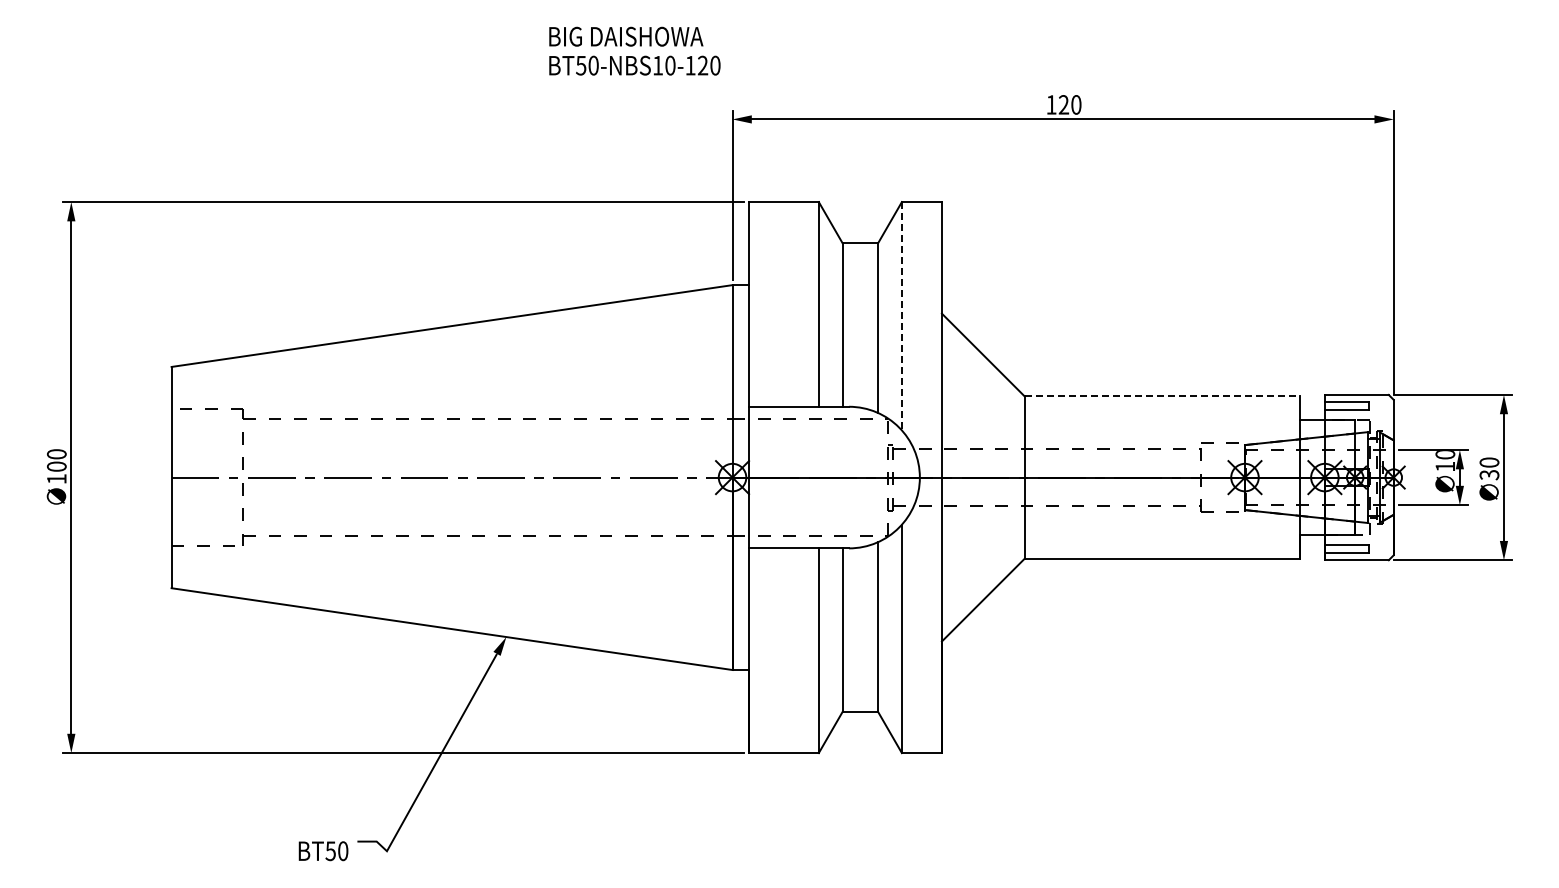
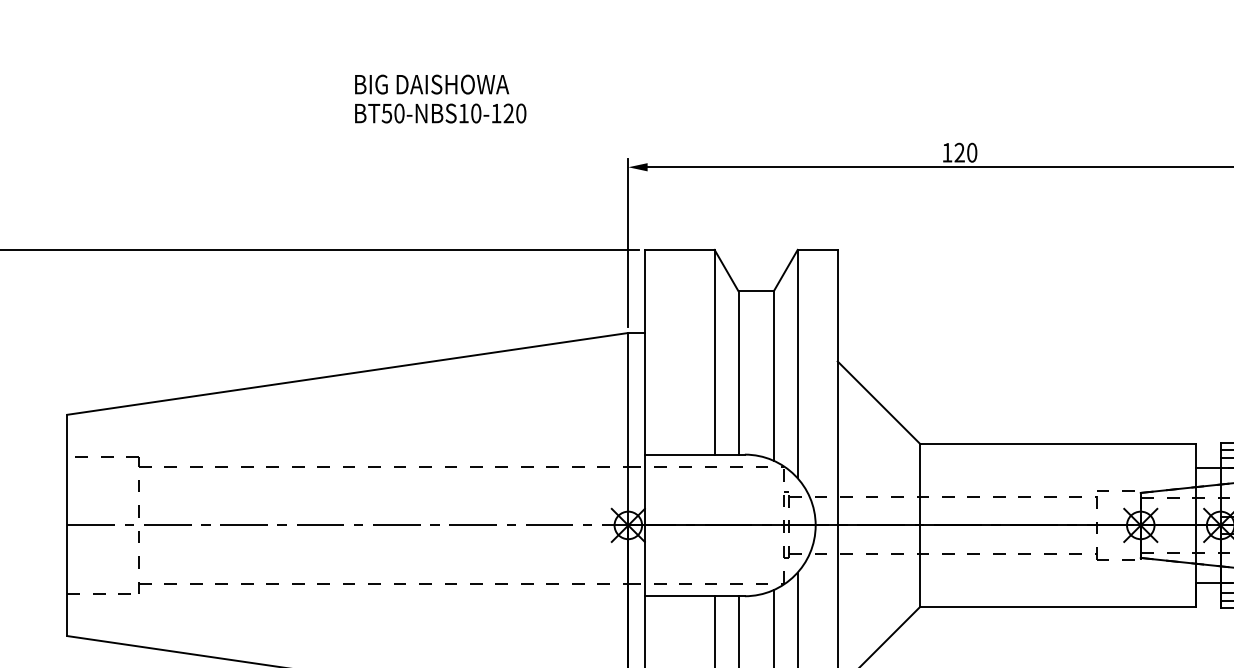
text: (634, 50) -> (440, 98), moved
line: (901, 316) -> (797, 364), dashed -> solid
line: (1162, 396) -> (1058, 444), dashed -> solid

